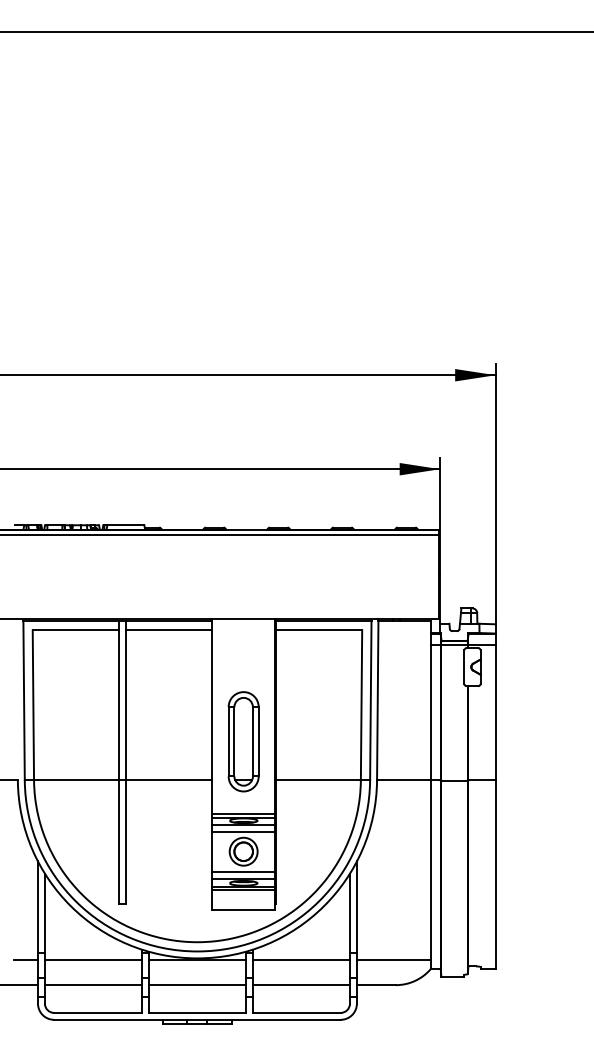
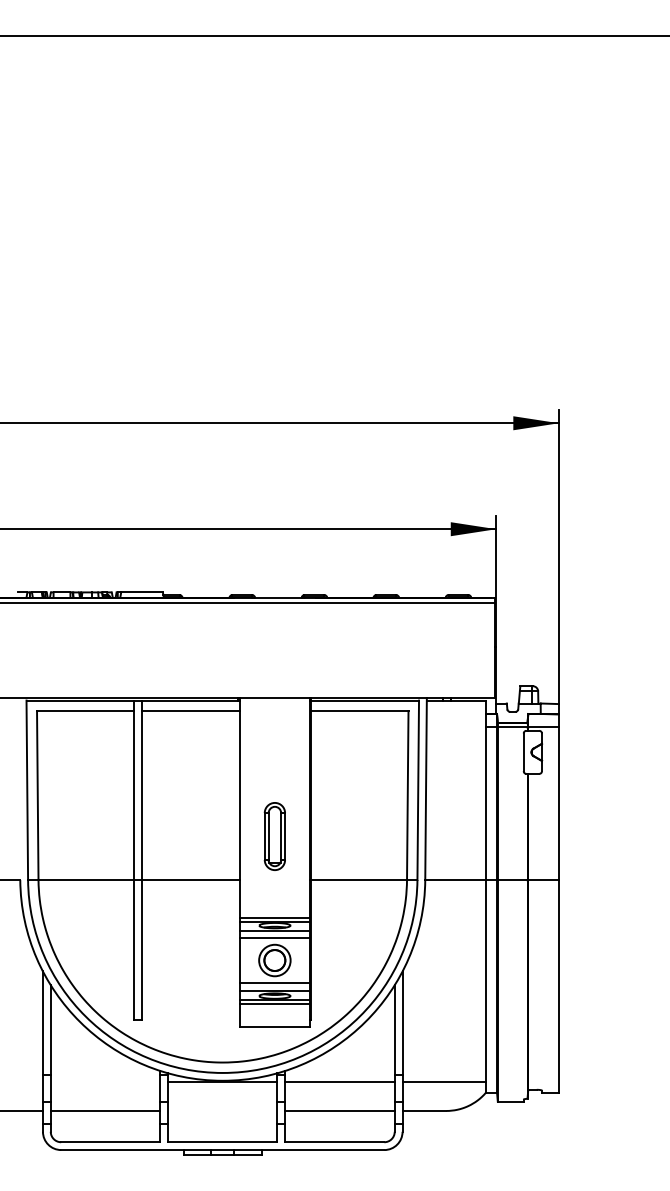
part: (243, 741) -> (274, 836), size x0.6
line: (26, 959) -> (29, 1082), removed
line: (93, 959) -> (105, 1082), removed
line: (197, 984) -> (222, 1110), removed

